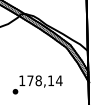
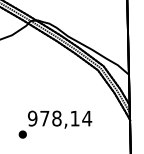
text: (22, 80) -> (33, 118), 178,14 -> 978,14

